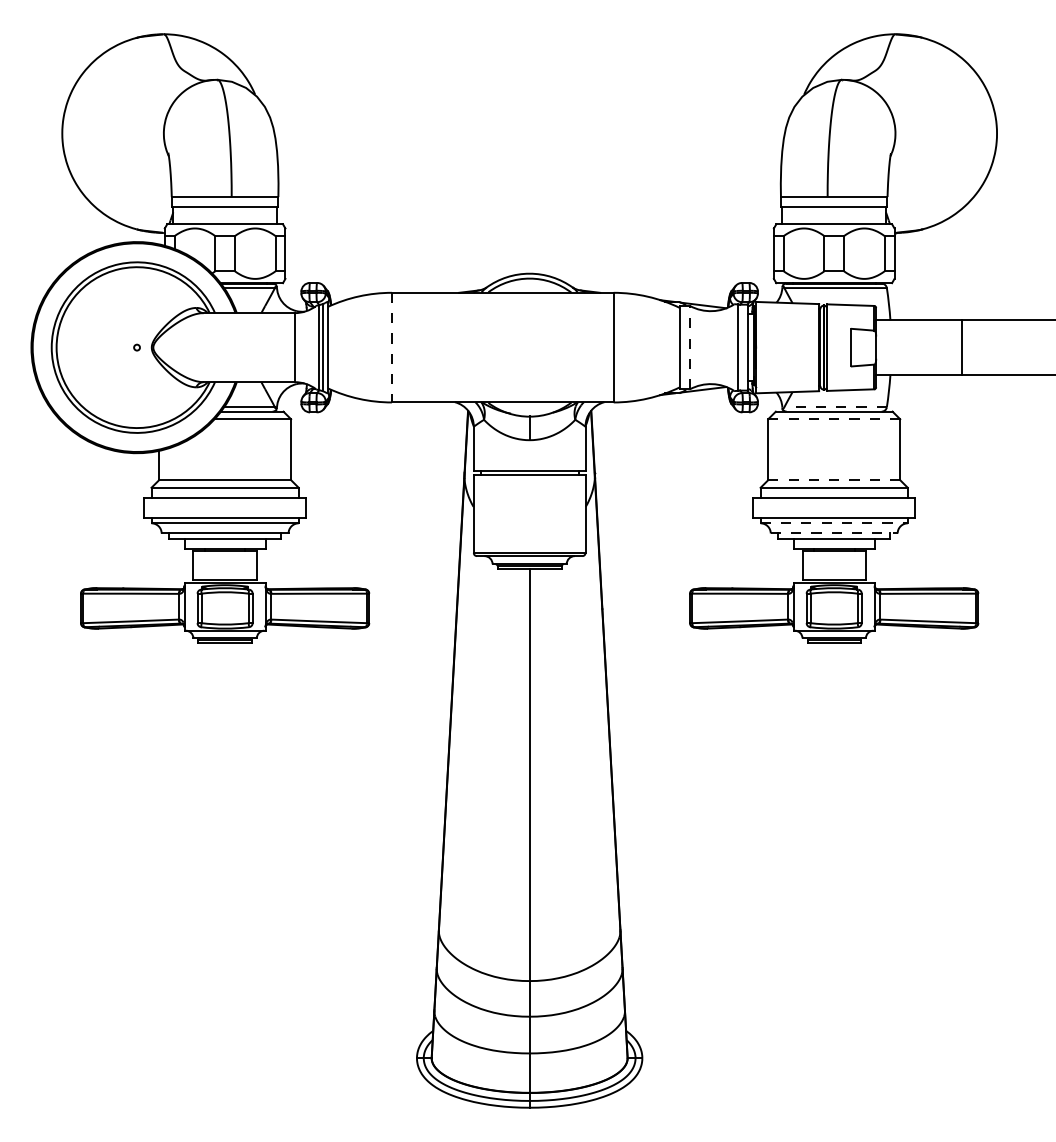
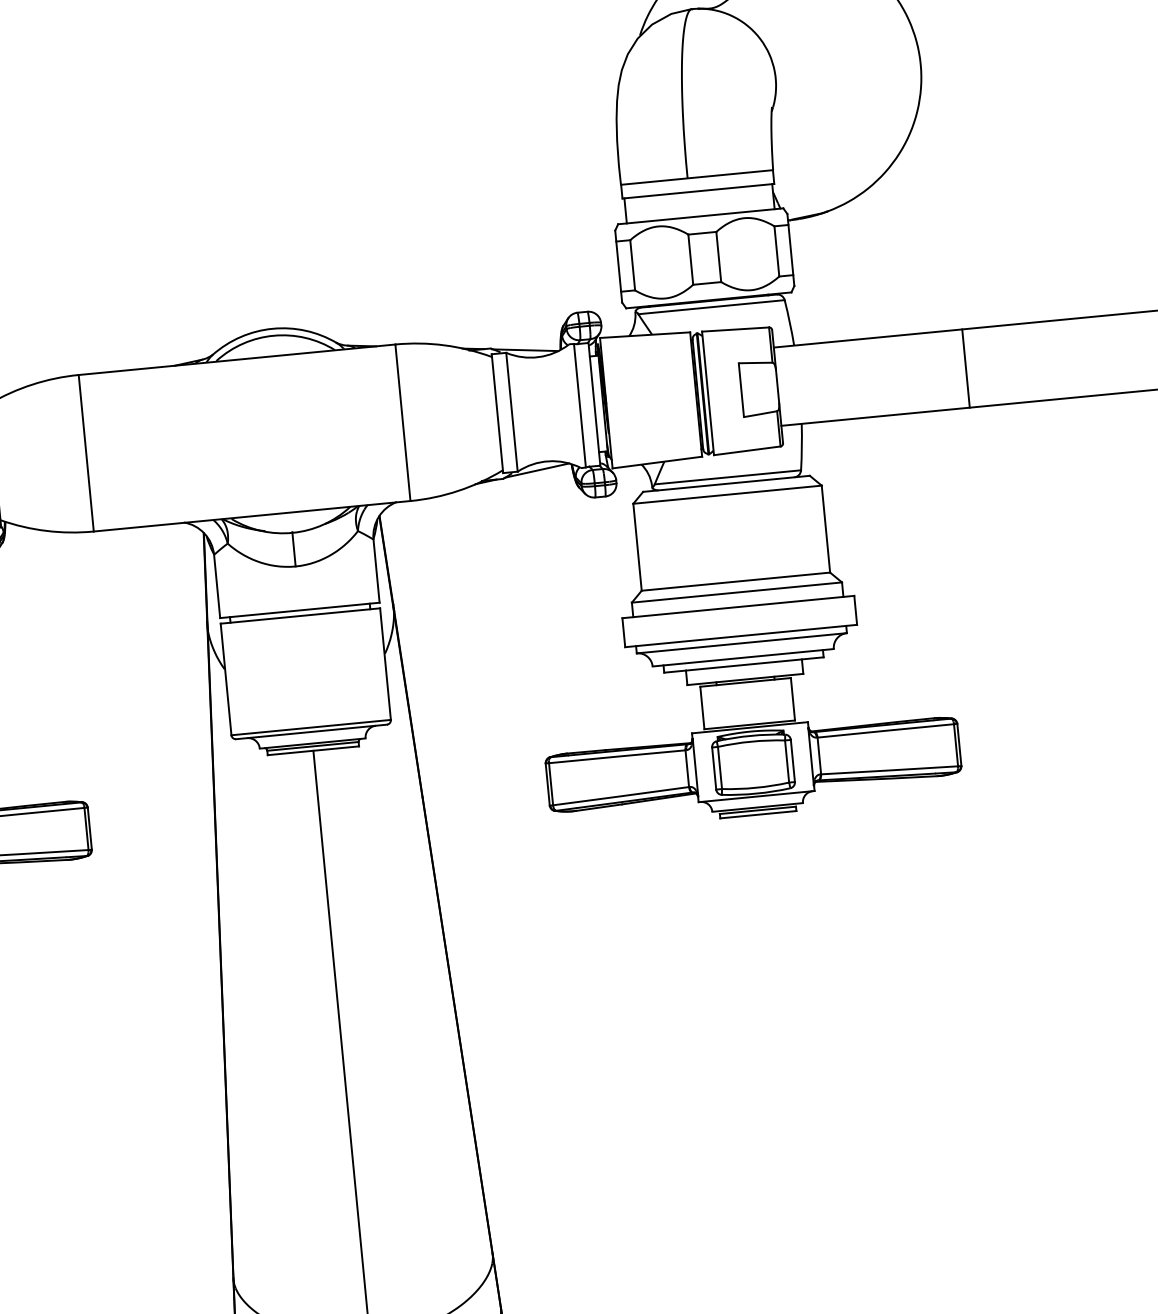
line: (391, 347) -> (85, 453), dashed -> solid
line: (690, 347) -> (512, 412), dashed -> solid
line: (962, 347) -> (966, 368), moved
line: (835, 407) -> (727, 477), dashed -> solid
line: (834, 419) -> (727, 495), dashed -> solid
line: (834, 480) -> (736, 582), dashed -> solid
line: (834, 523) -> (742, 643), dashed -> solid
line: (834, 533) -> (743, 657), dashed -> solid

